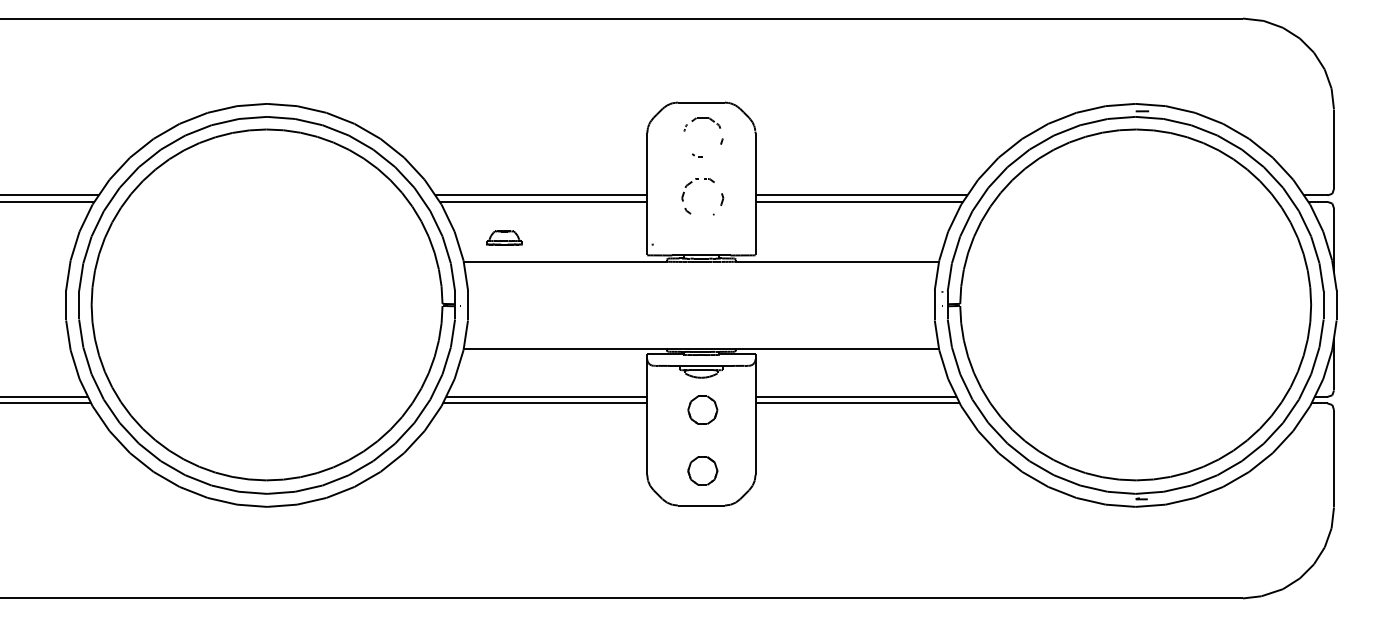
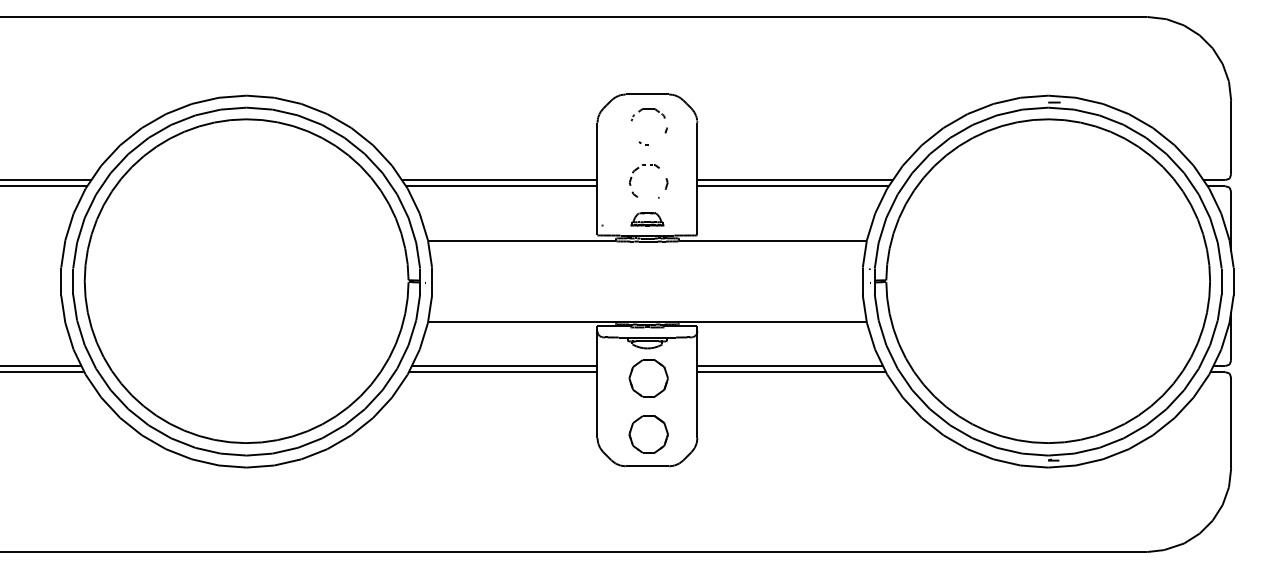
part: (504, 237) -> (647, 218), moved
part: (702, 409) -> (648, 377), size x1.43
part: (702, 470) -> (648, 433), size x1.43

